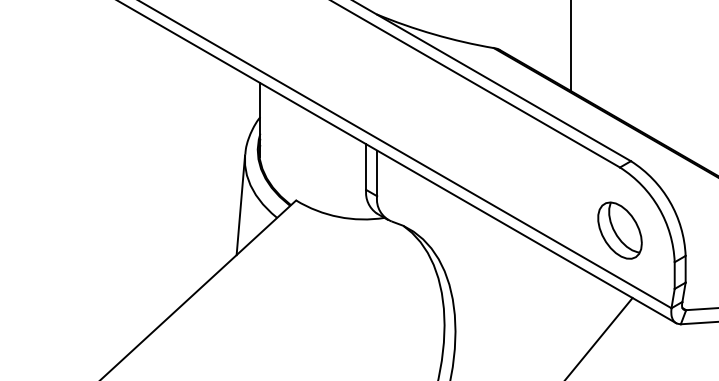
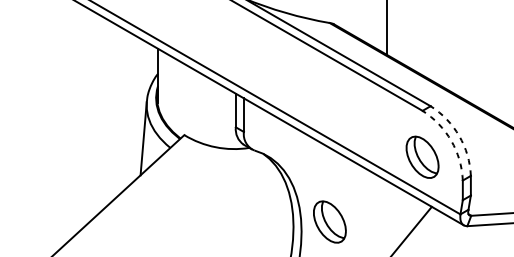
arc: (669, 201) -> (458, 135), solid -> dashed
arc: (658, 208) -> (450, 141), solid -> dashed
part: (493, 318) -> (329, 221), added

